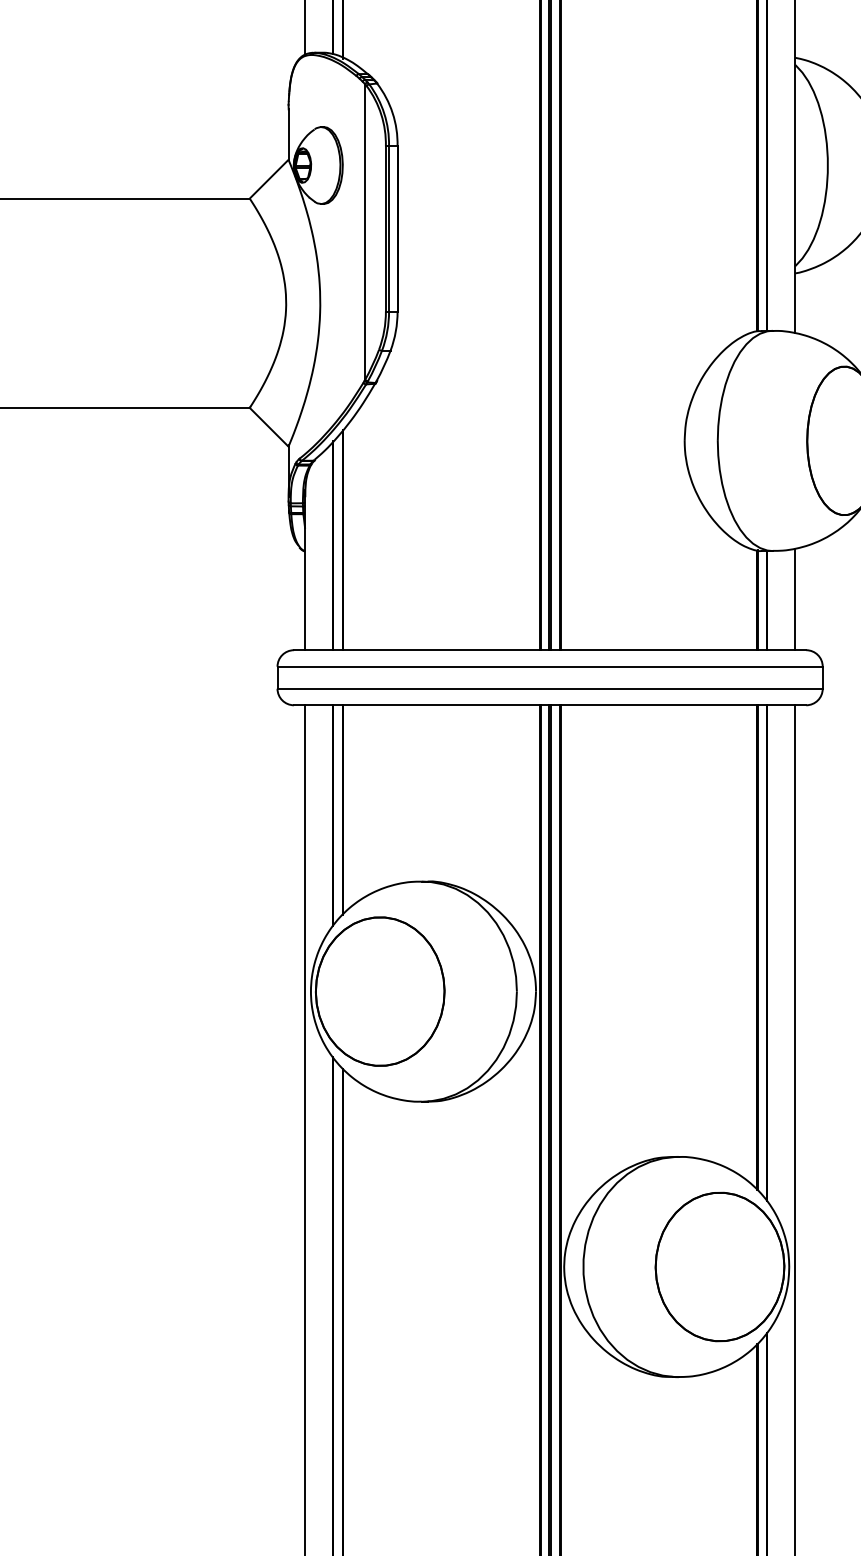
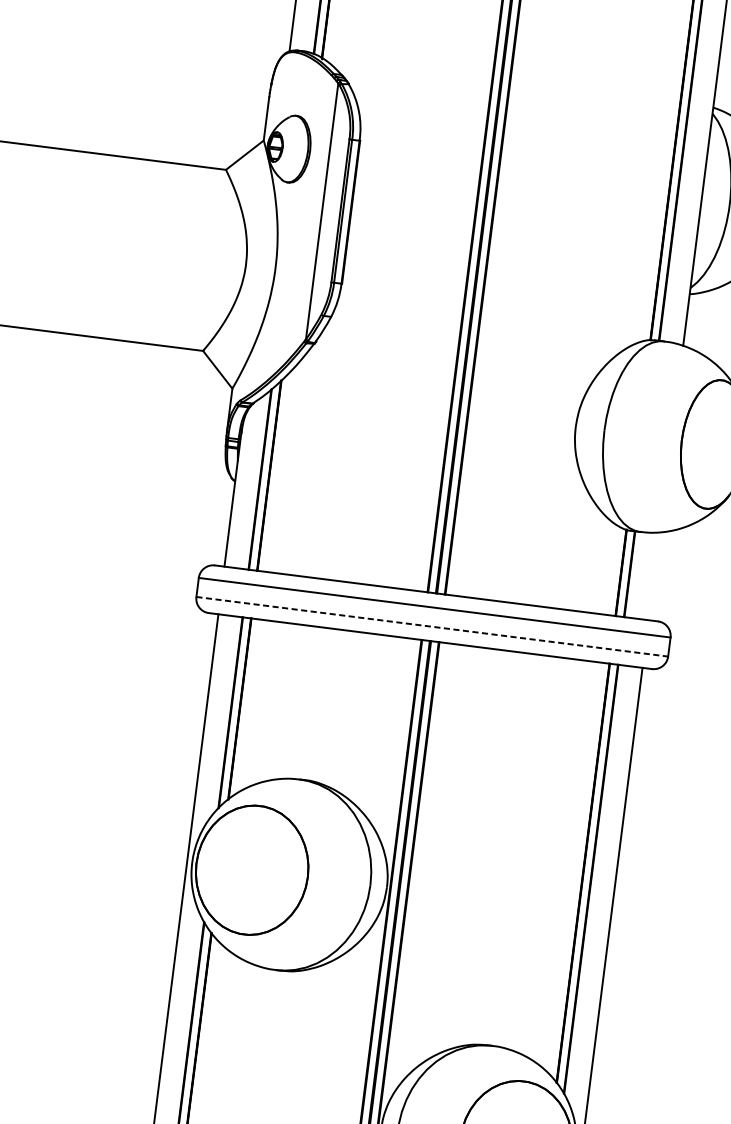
line: (795, 599) -> (654, 576), removed
line: (550, 688) -> (432, 626), solid -> dashed

